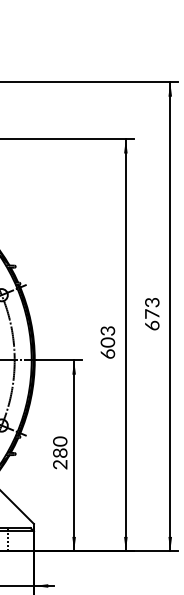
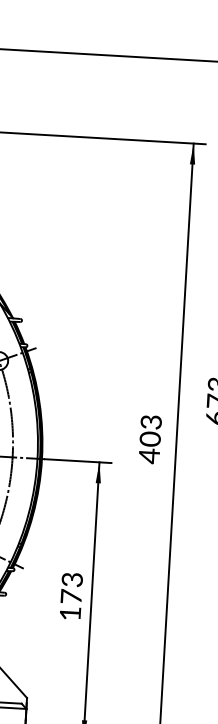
text: (108, 354) -> (150, 456), 603 -> 403
text: (60, 452) -> (71, 595), 280 -> 173

